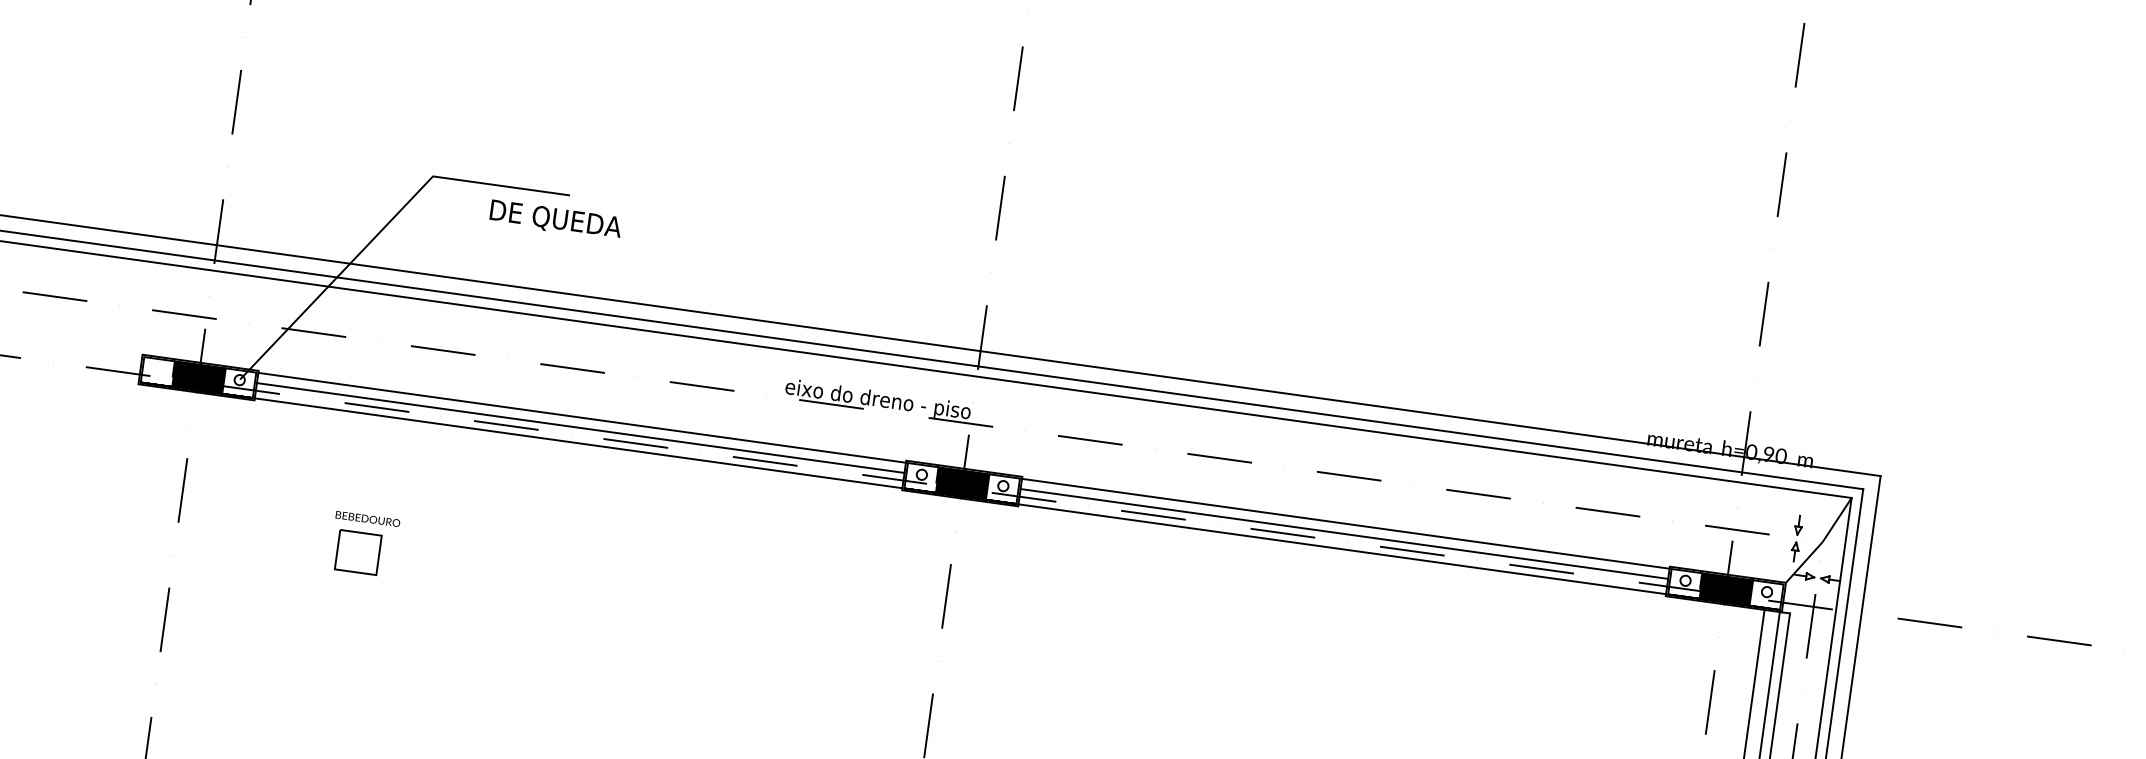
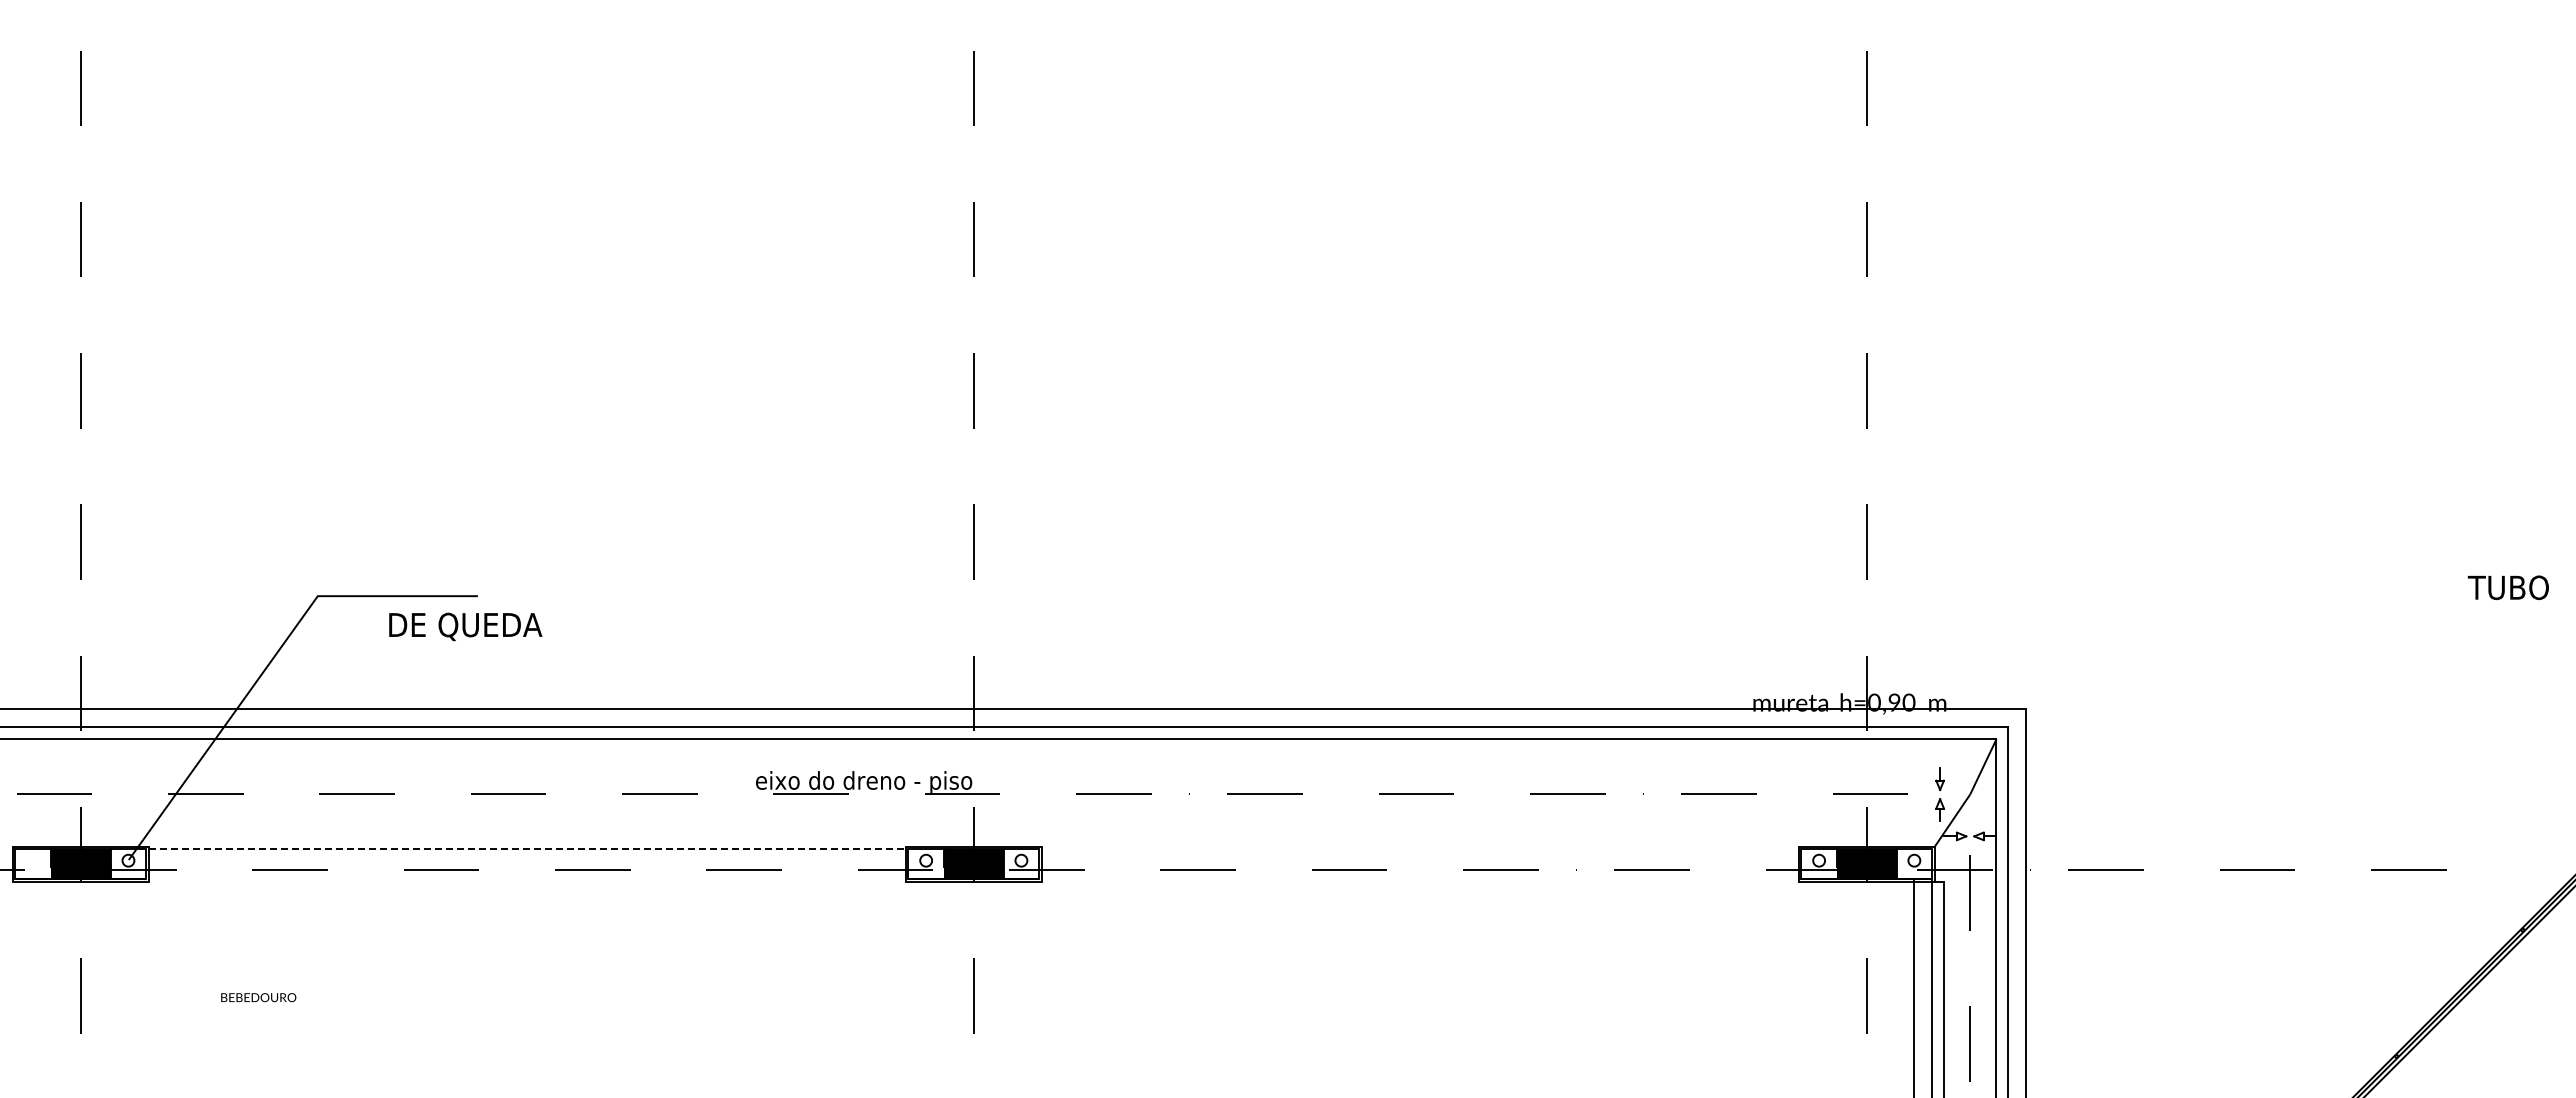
line: (582, 417) -> (527, 849), solid -> dashed
line: (580, 428) -> (526, 861), removed
line: (577, 443) -> (526, 879), removed
text: (367, 518) -> (258, 997), moved
line: (1345, 523) -> (1419, 849), removed
line: (1343, 534) -> (1419, 861), removed
line: (1341, 549) -> (1419, 879), removed
part: (357, 552) -> (291, 1039), removed

